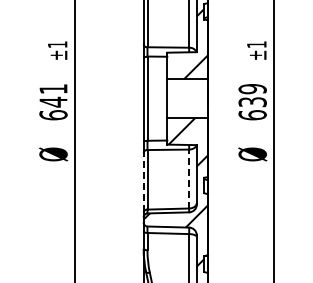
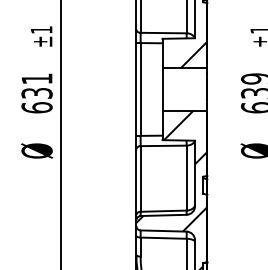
text: (53, 101) -> (37, 92), 641 -> 631
line: (189, 178) -> (186, 177), dashed -> solid
line: (143, 182) -> (136, 181), dashed -> solid

